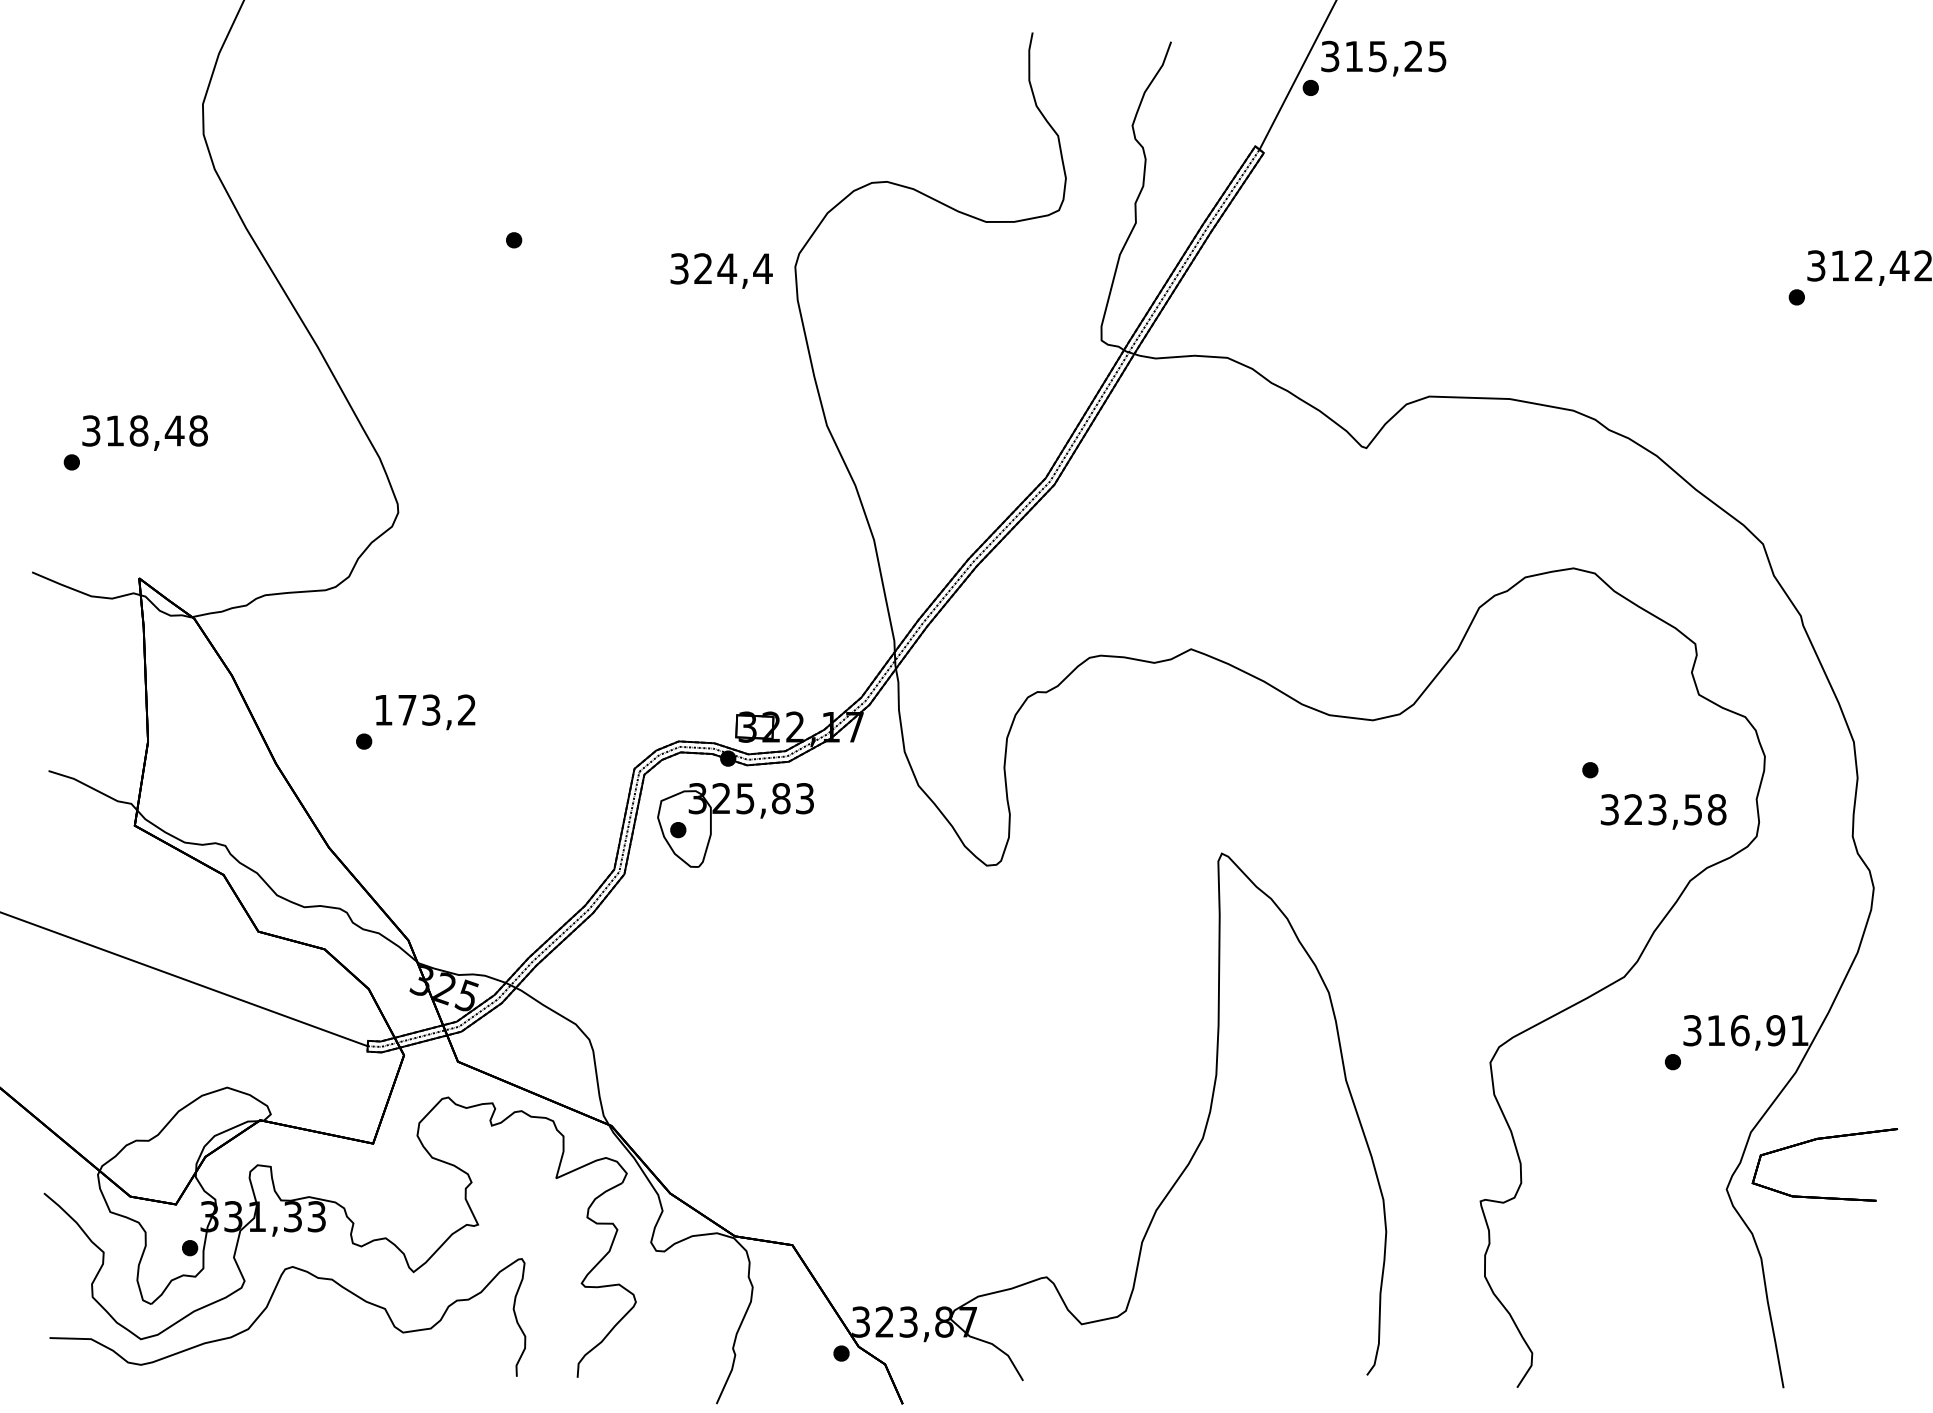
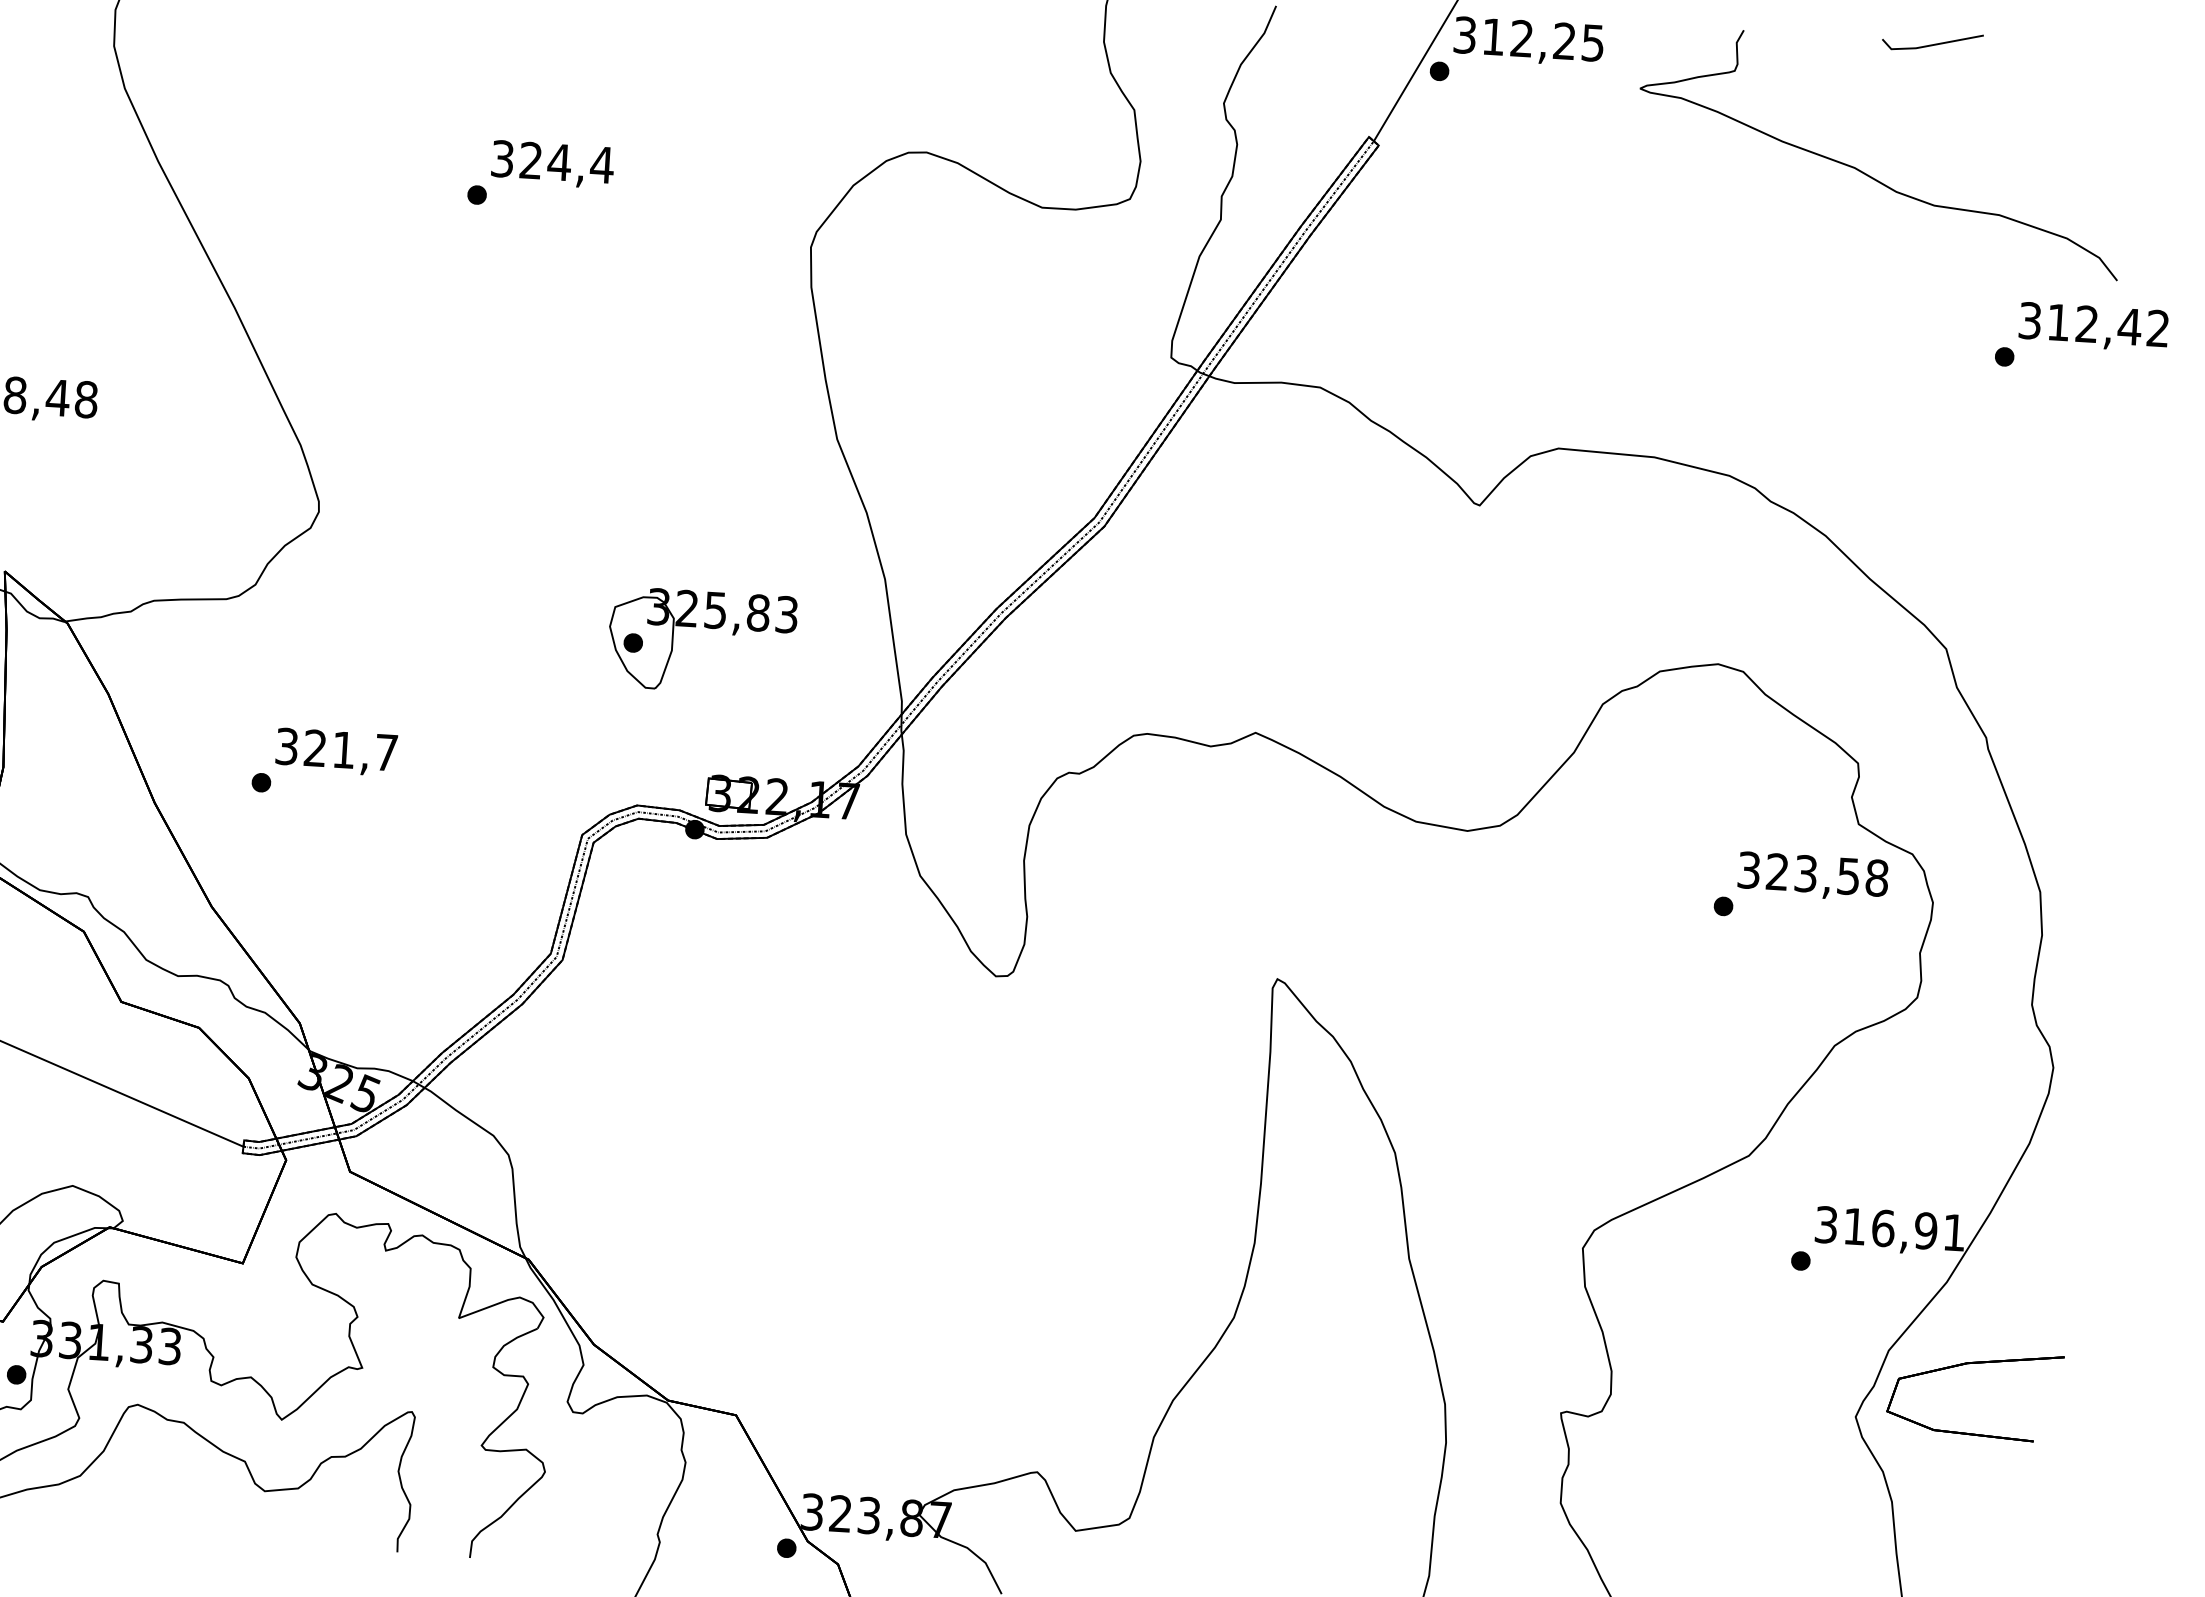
text: (1377, 56) -> (1521, 38), 315,25 -> 312,25
part: (1670, 150) -> (1864, 172), added
text: (721, 270) -> (552, 163), moved
text: (424, 709) -> (335, 748), 173,2 -> 321,7
text: (1663, 811) -> (1813, 876), moved
part: (740, 814) -> (708, 628), moved

